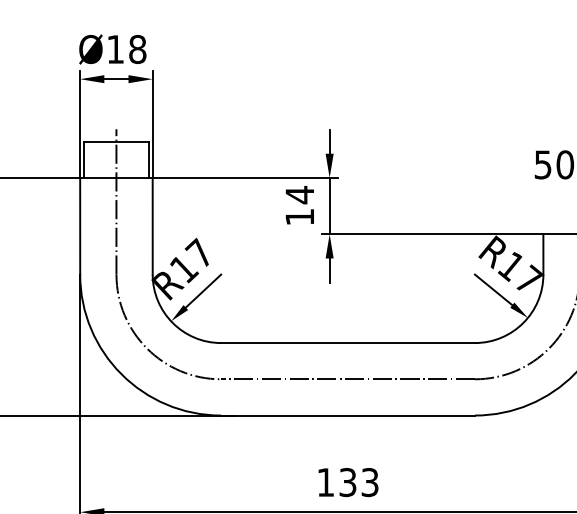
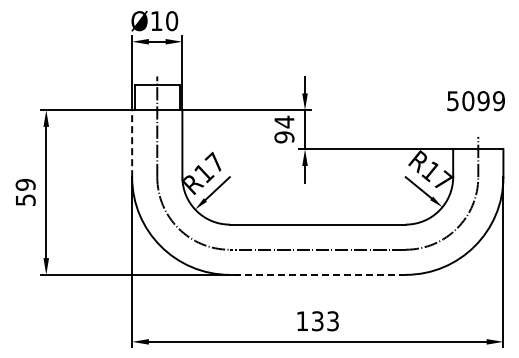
text: (138, 48) -> (172, 20), Ø18 -> Ø10
text: (300, 217) -> (284, 137), 14 -> 94
line: (80, 225) -> (132, 143), solid -> dashed
line: (347, 415) -> (317, 274), solid -> dashed

